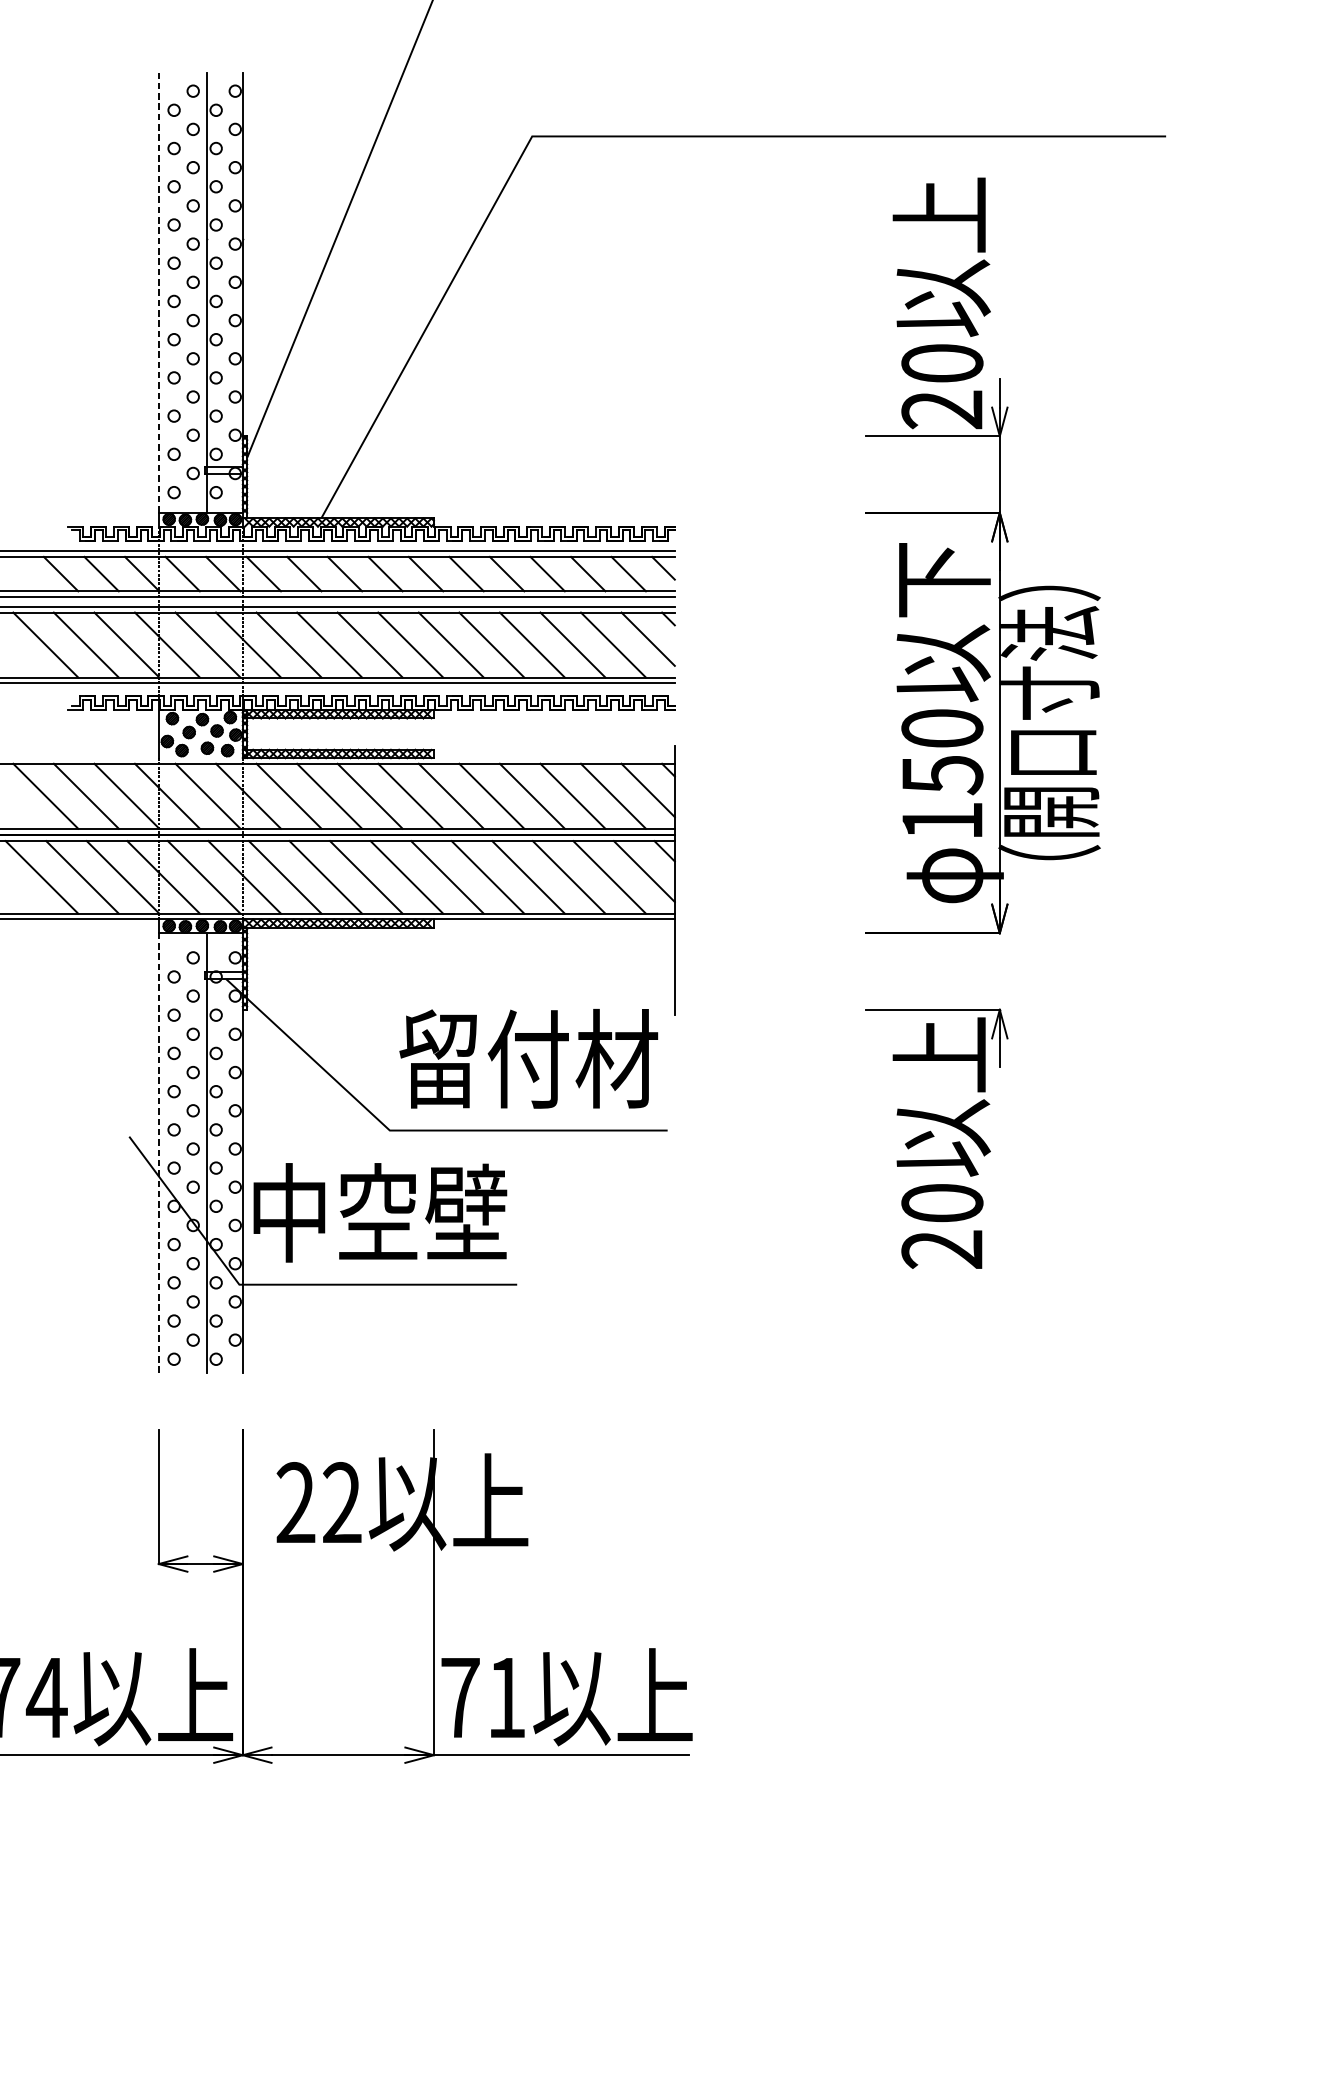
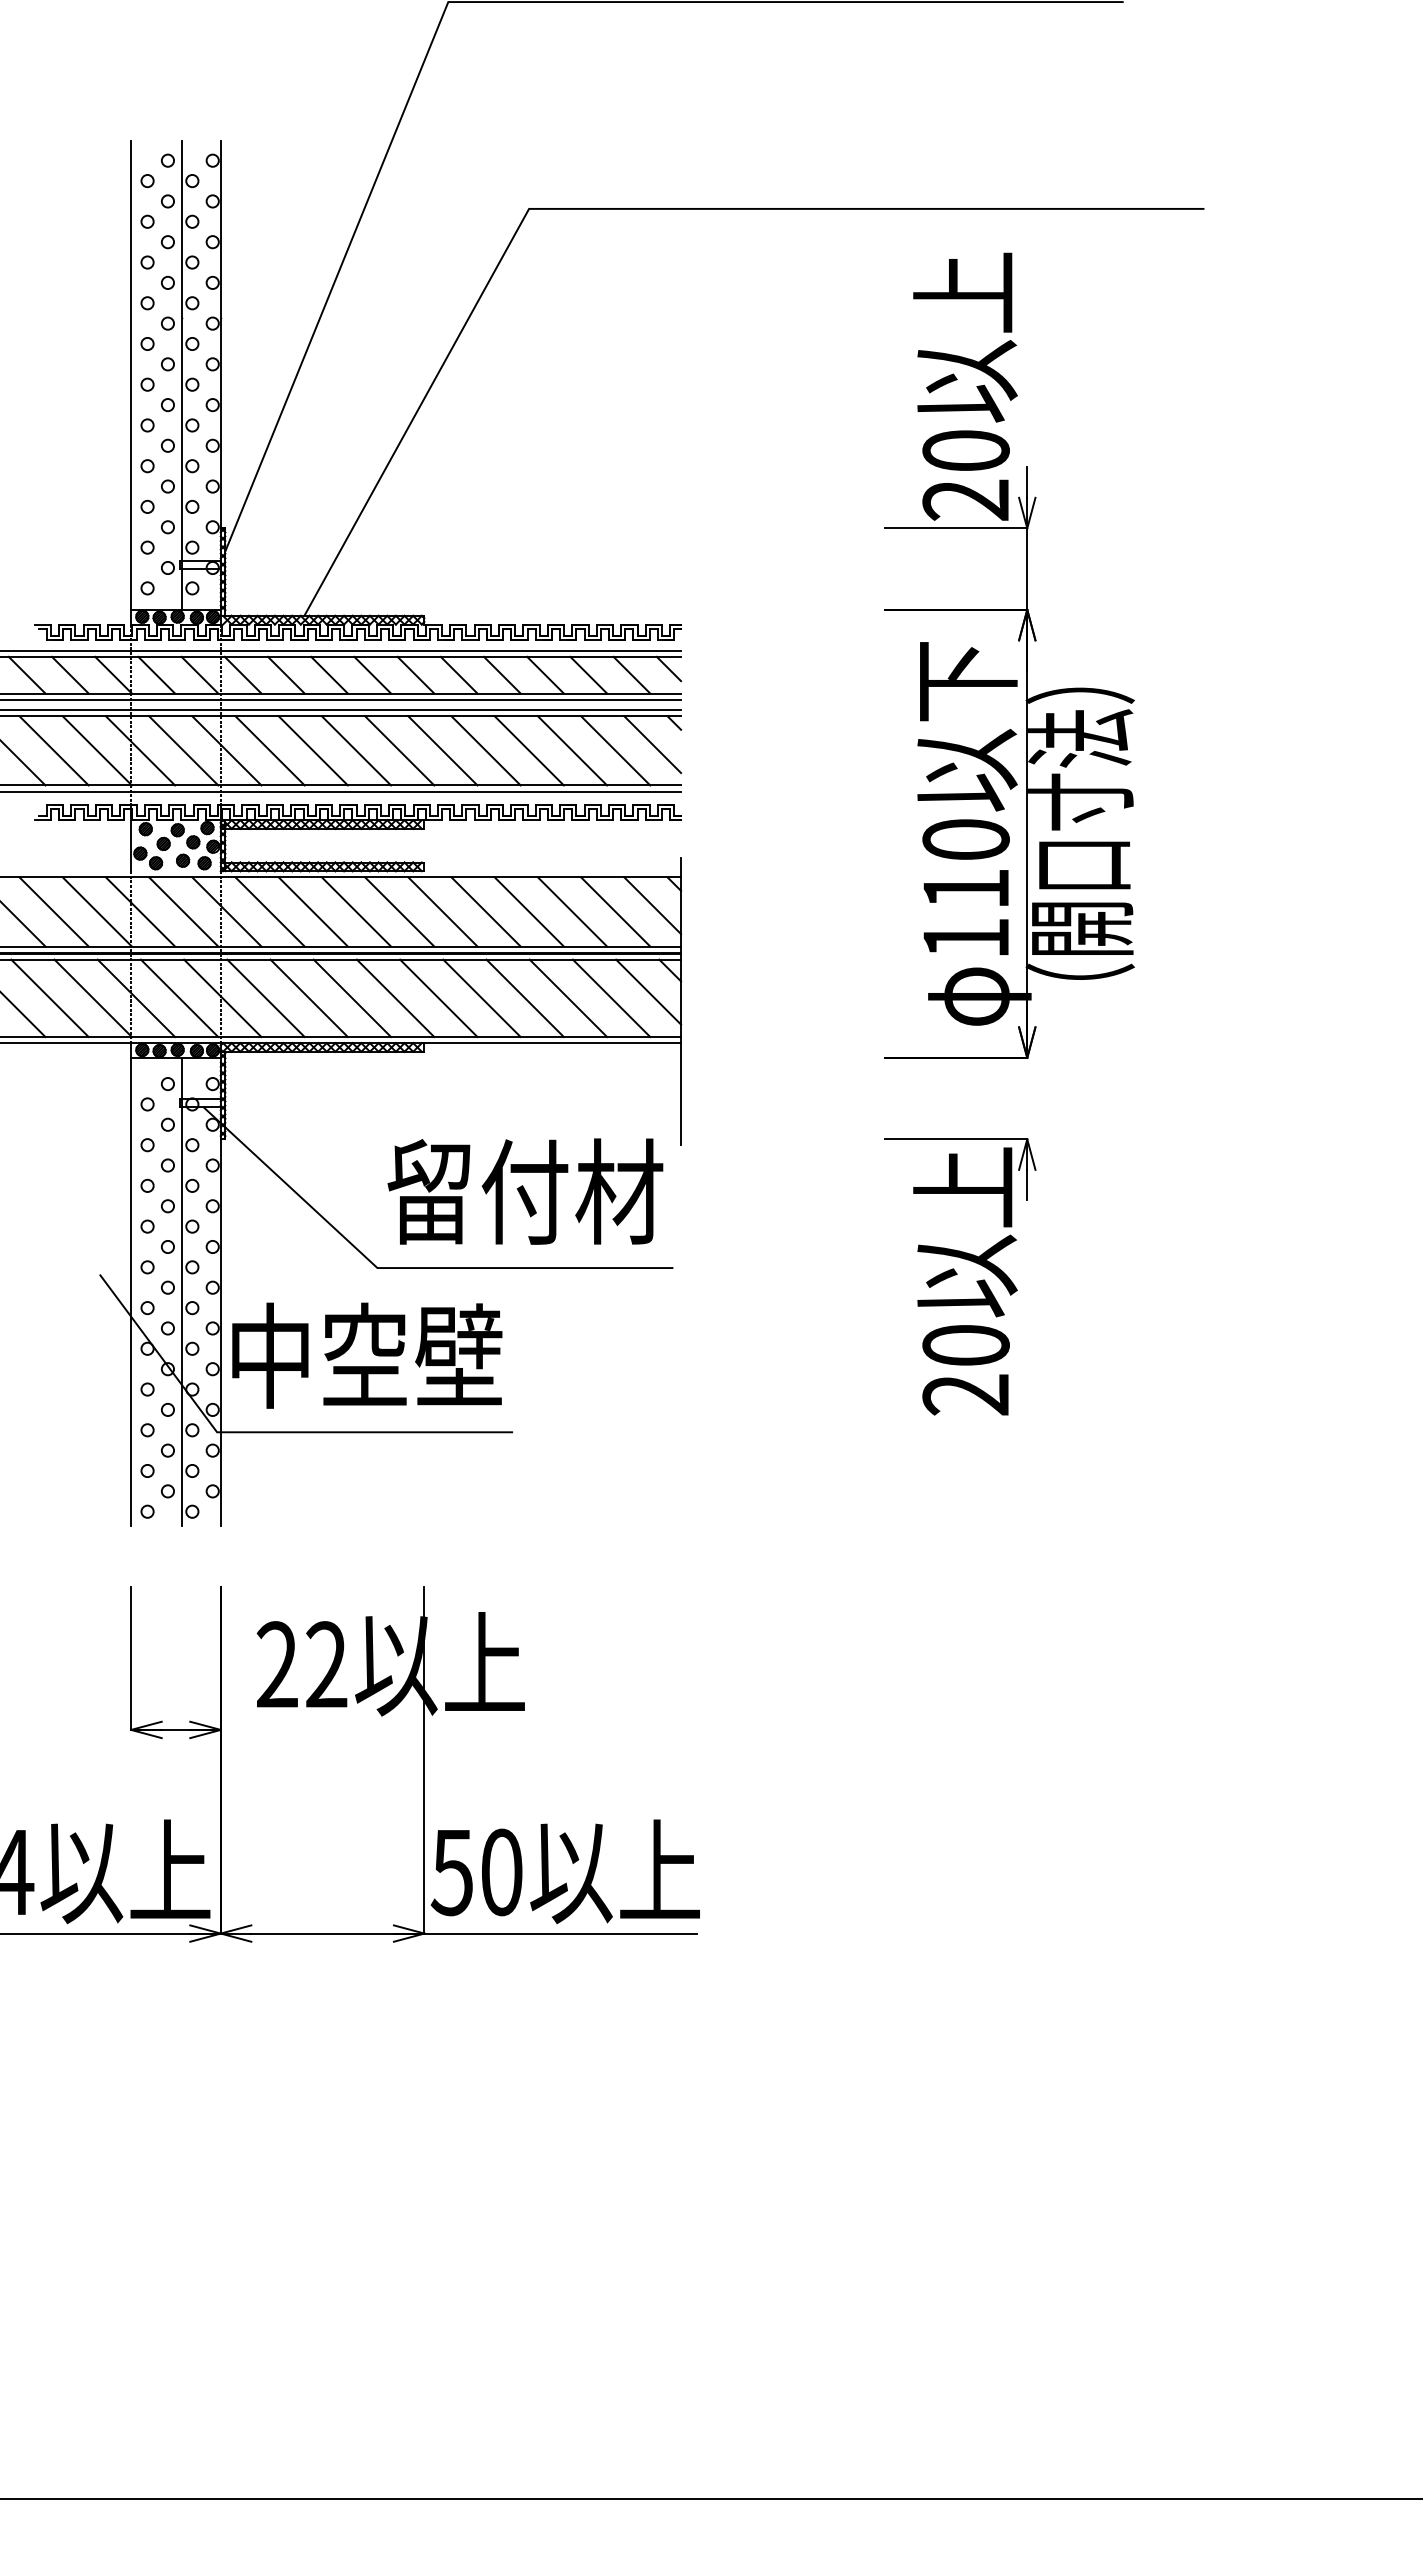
line: (159, 292) -> (131, 375), dashed -> solid
text: (942, 775) -> (966, 889), 150 -> 110
line: (159, 1152) -> (131, 1291), dashed -> solid
text: (482, 1697) -> (476, 1872), 71 -> 50

